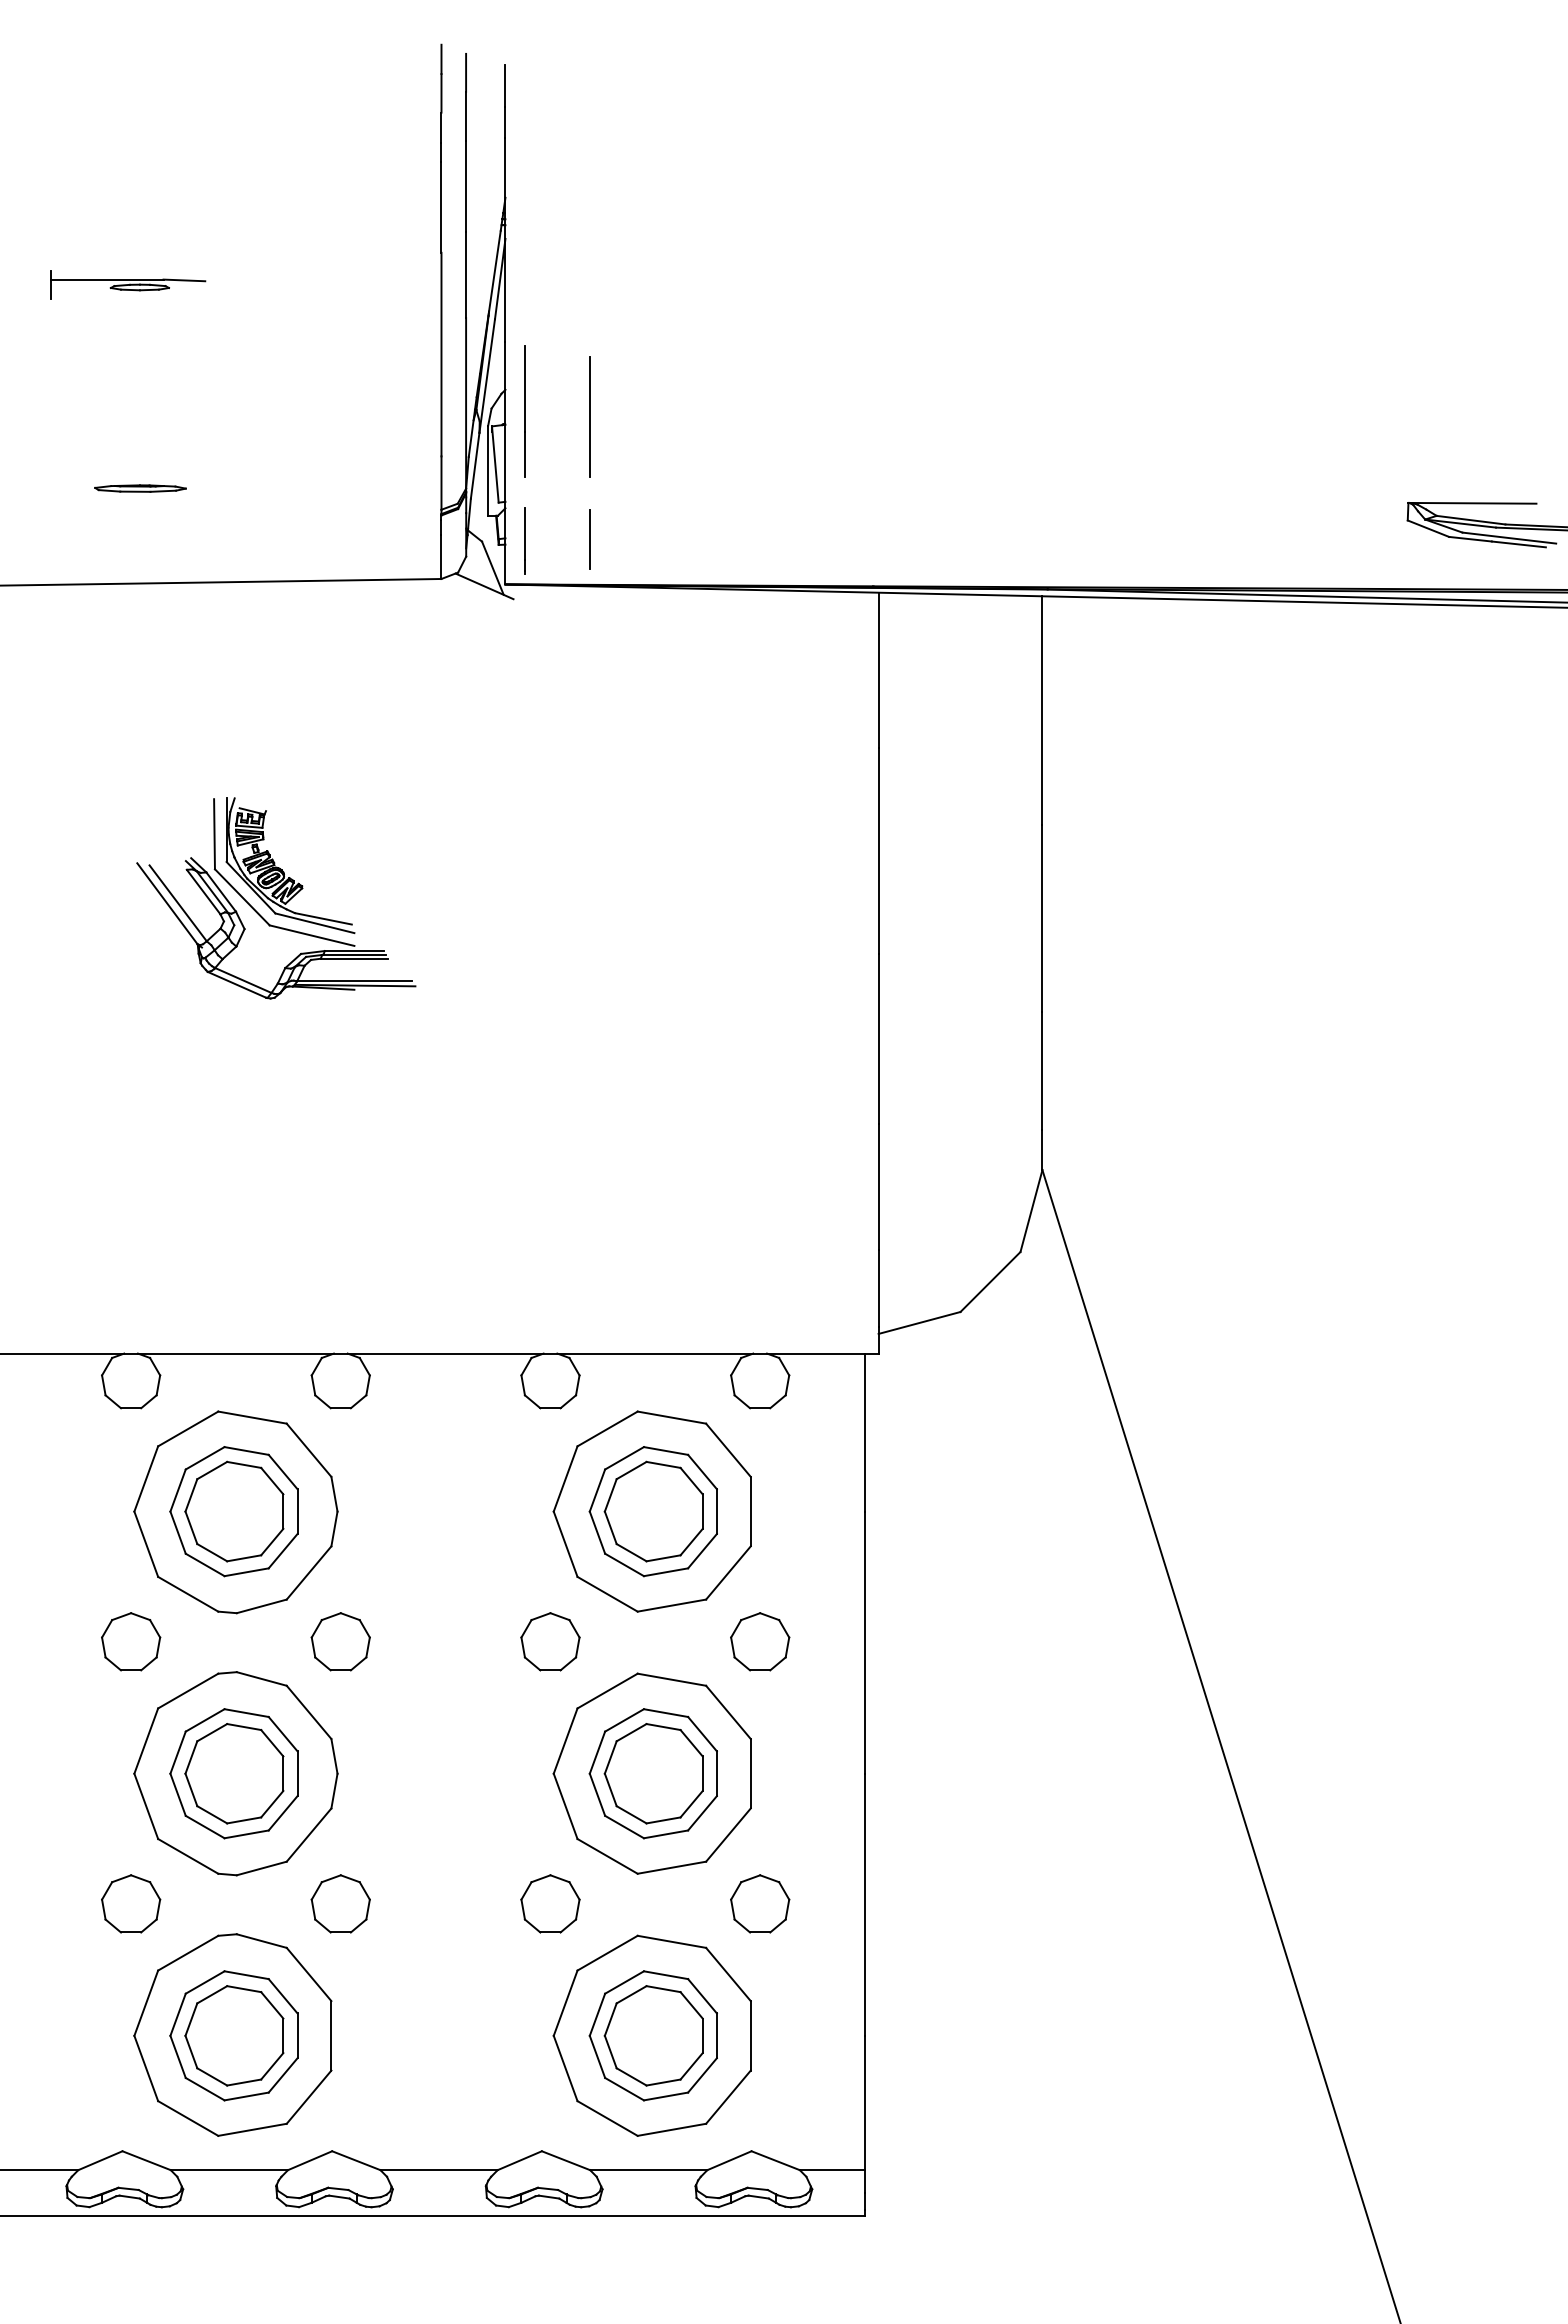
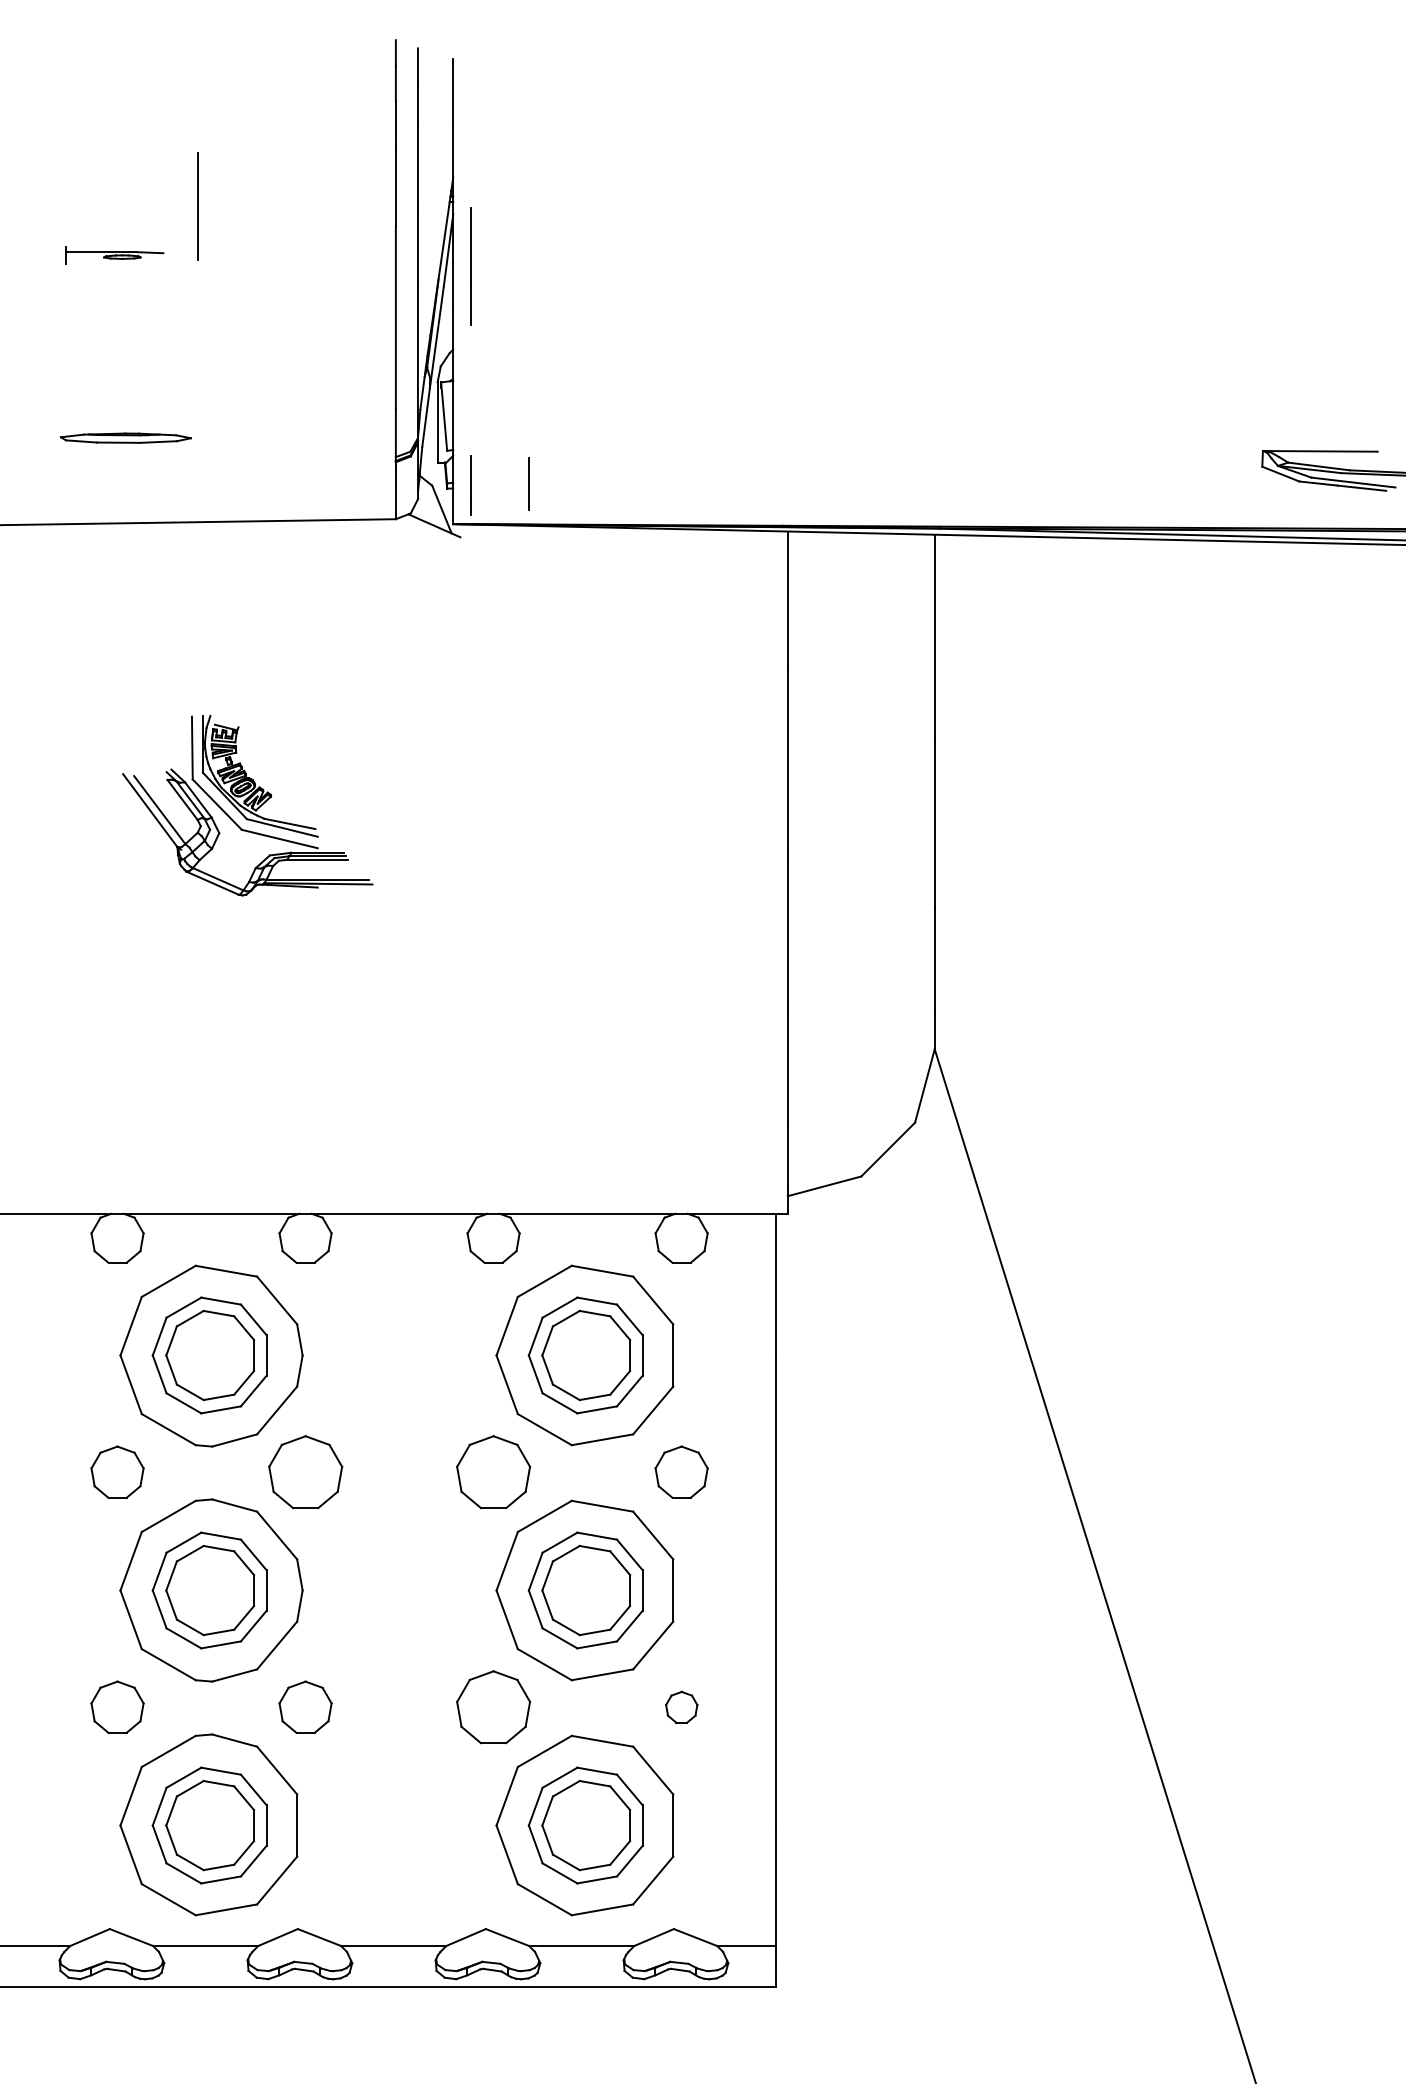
part: (128, 284) -> (115, 255), size x0.7
line: (524, 411) -> (470, 266), moved
line: (589, 416) -> (197, 205), moved
part: (140, 488) -> (125, 438), size x1.6
part: (340, 1641) -> (305, 1471), size x1.4
part: (550, 1641) -> (493, 1471), size x1.4
part: (550, 1903) -> (493, 1706), size x1.4
part: (760, 1903) -> (681, 1706), size x0.6

